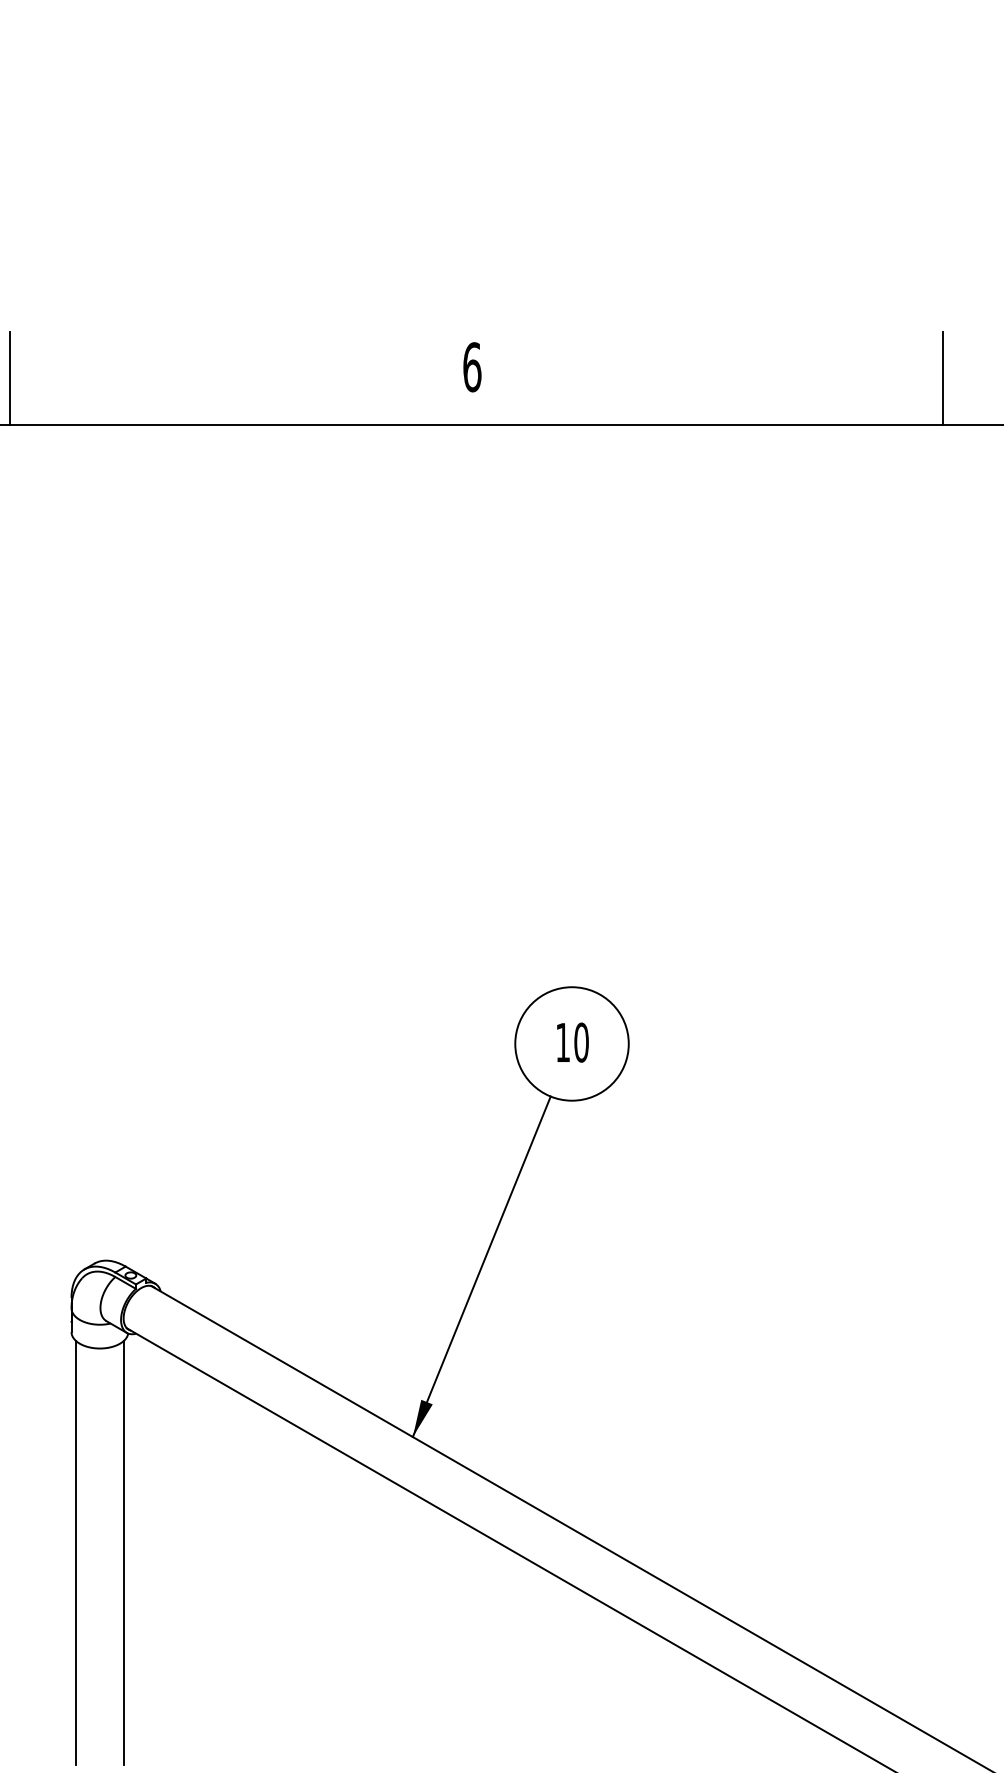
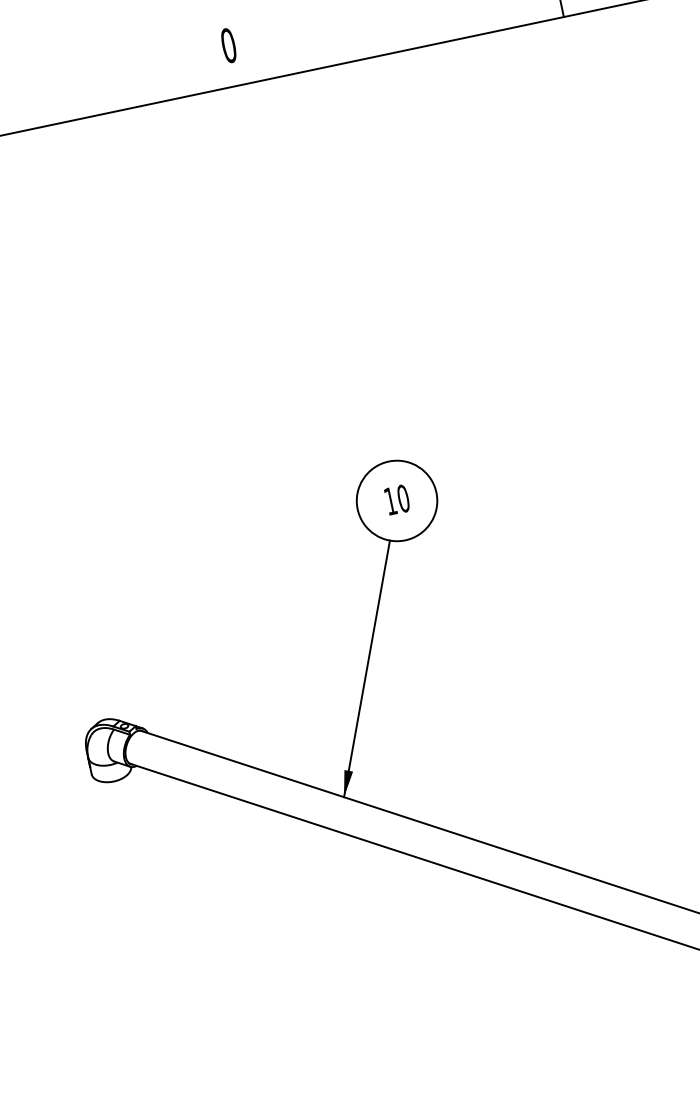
text: (472, 367) -> (228, 45), 6 -> 0
line: (75, 1552) -> (126, 926), removed
line: (124, 1552) -> (160, 919), removed

